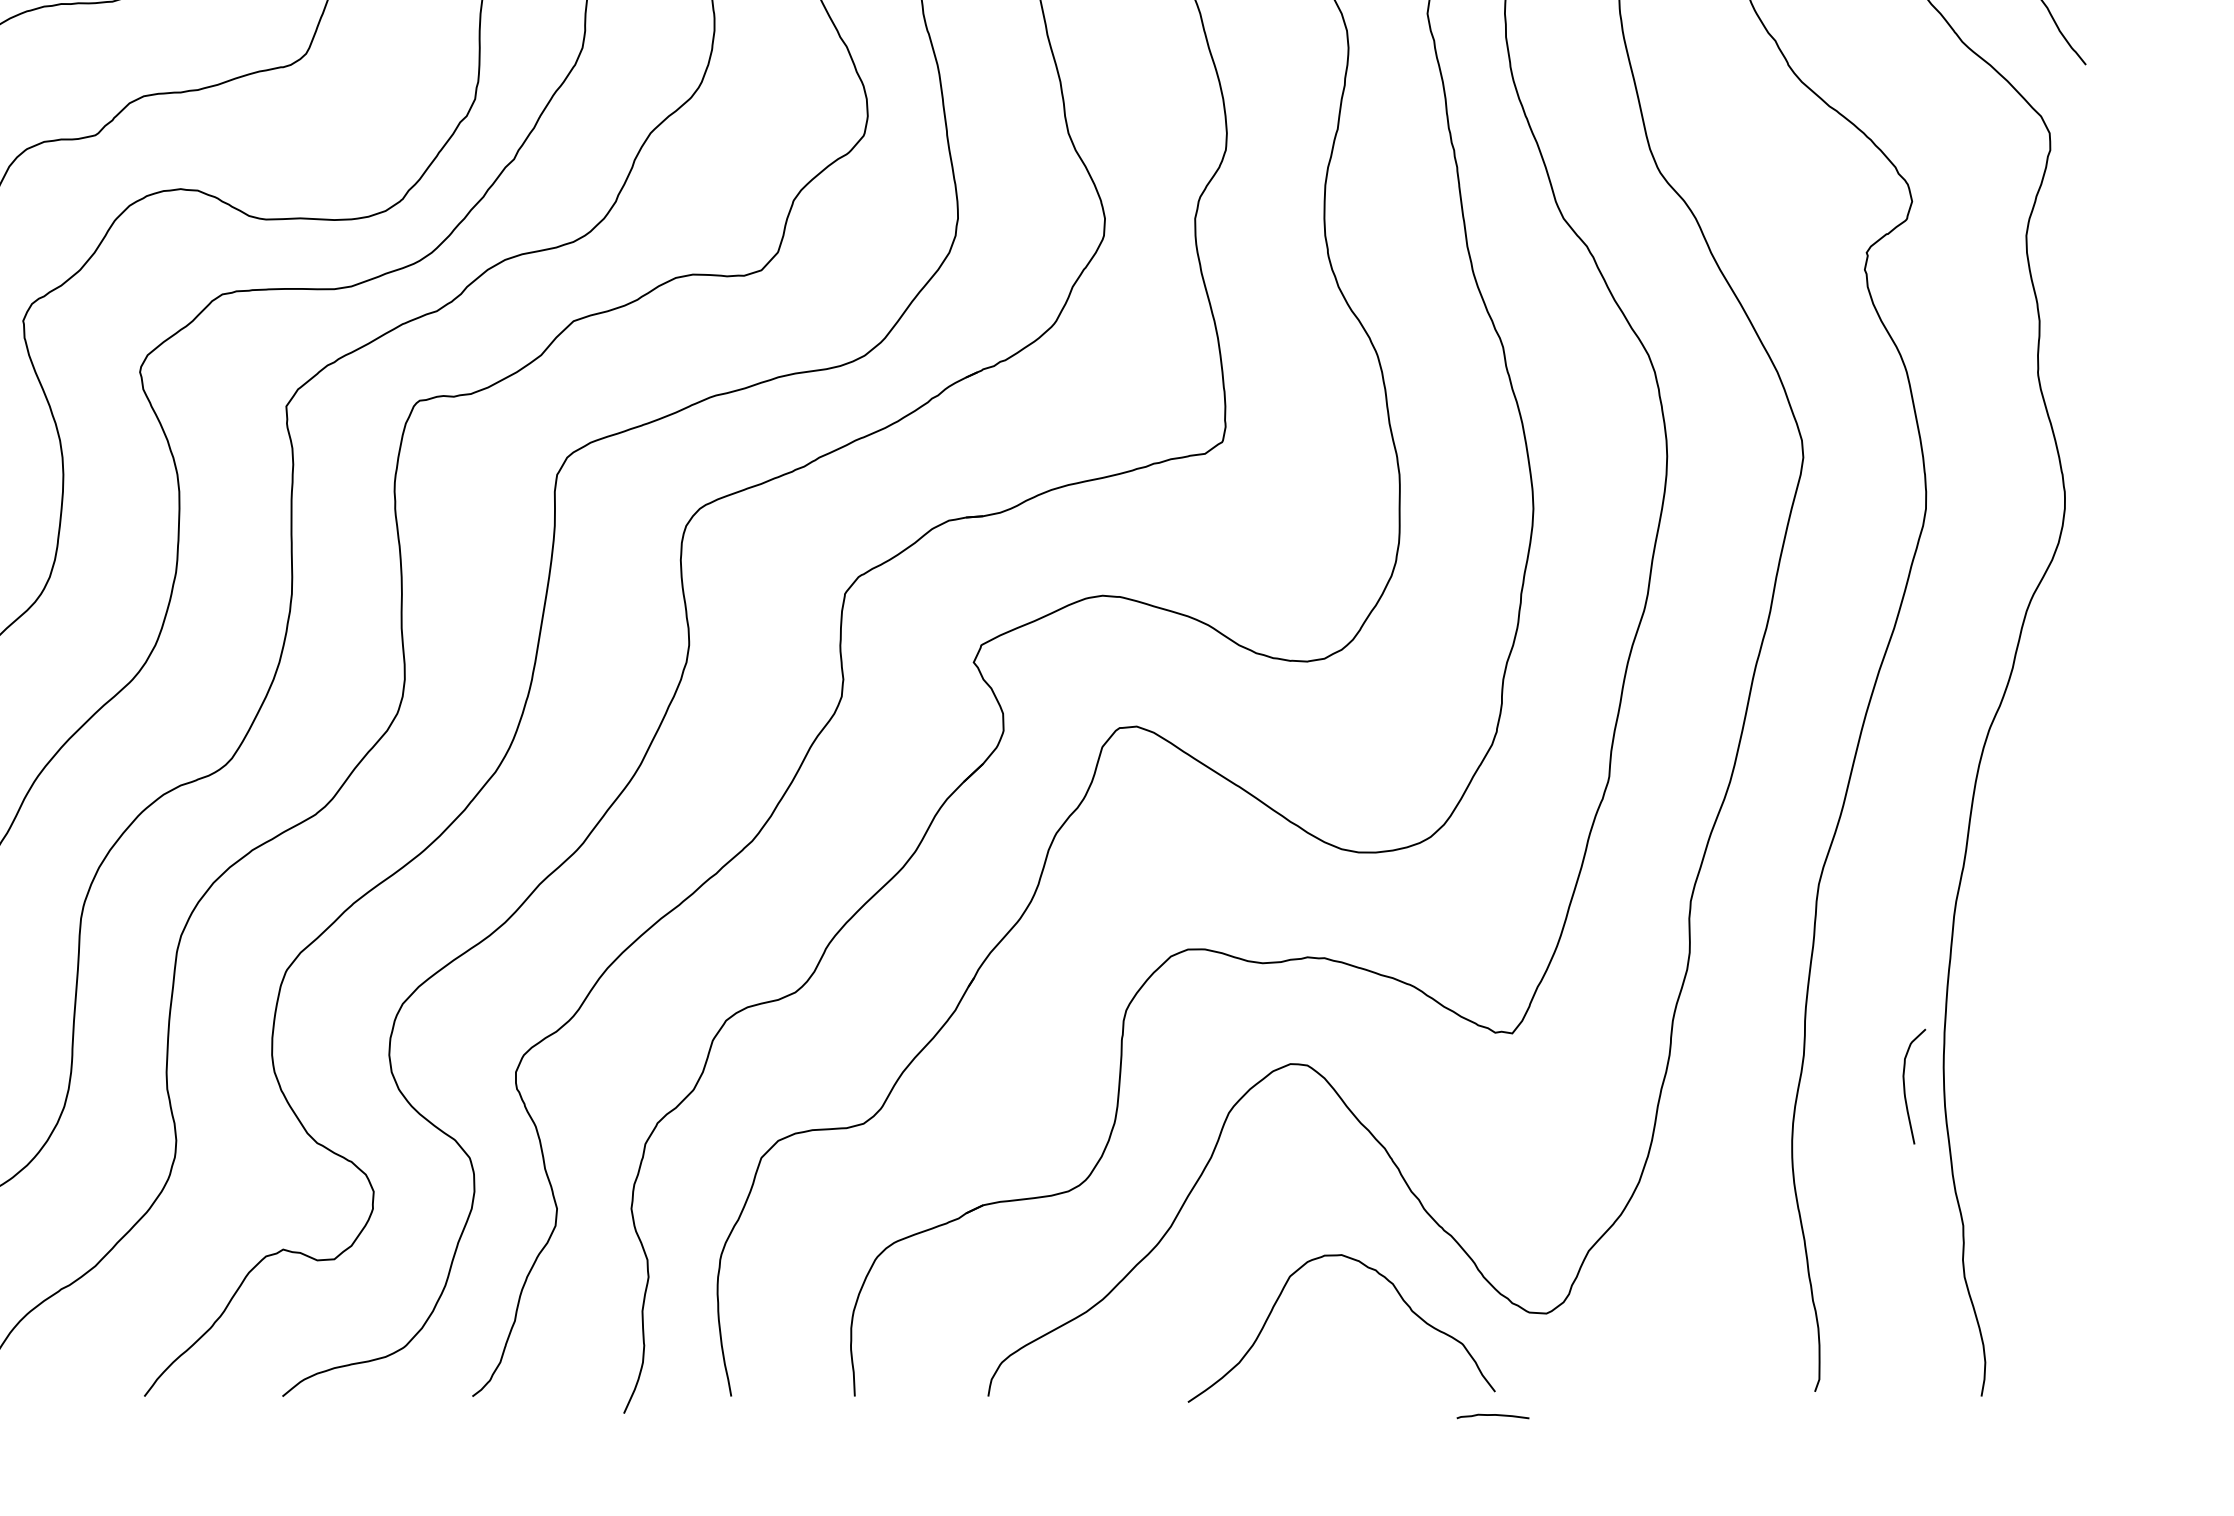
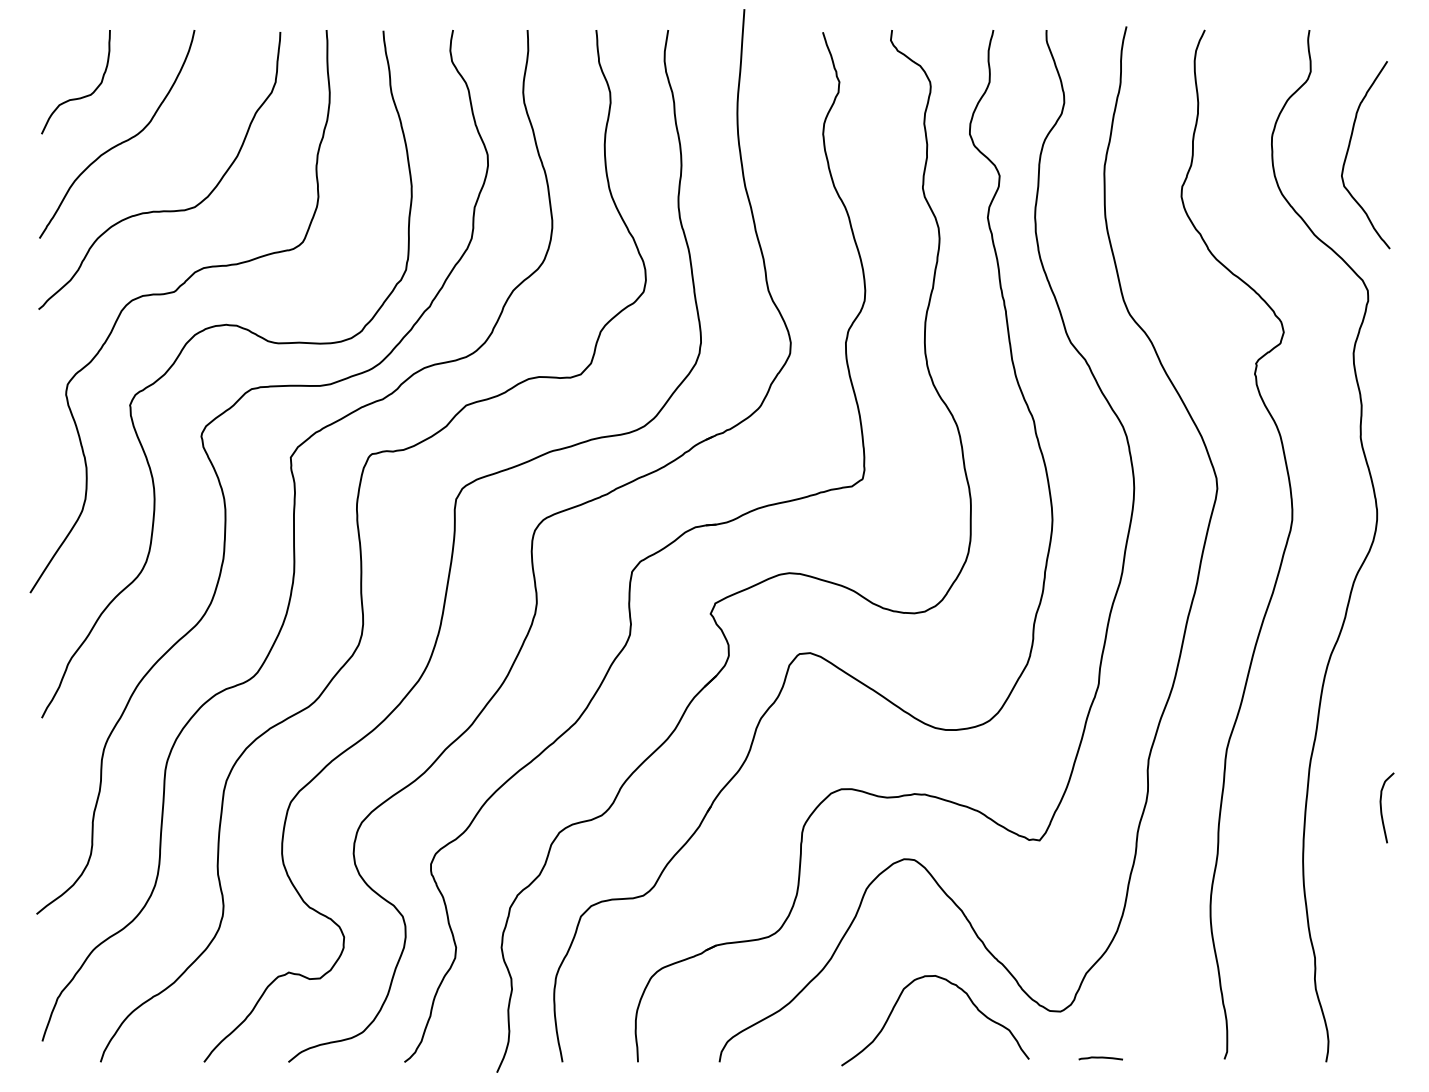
curve: (1905, 1085) -> (1381, 807), moved
curve: (1492, 1416) -> (1100, 1058), moved

